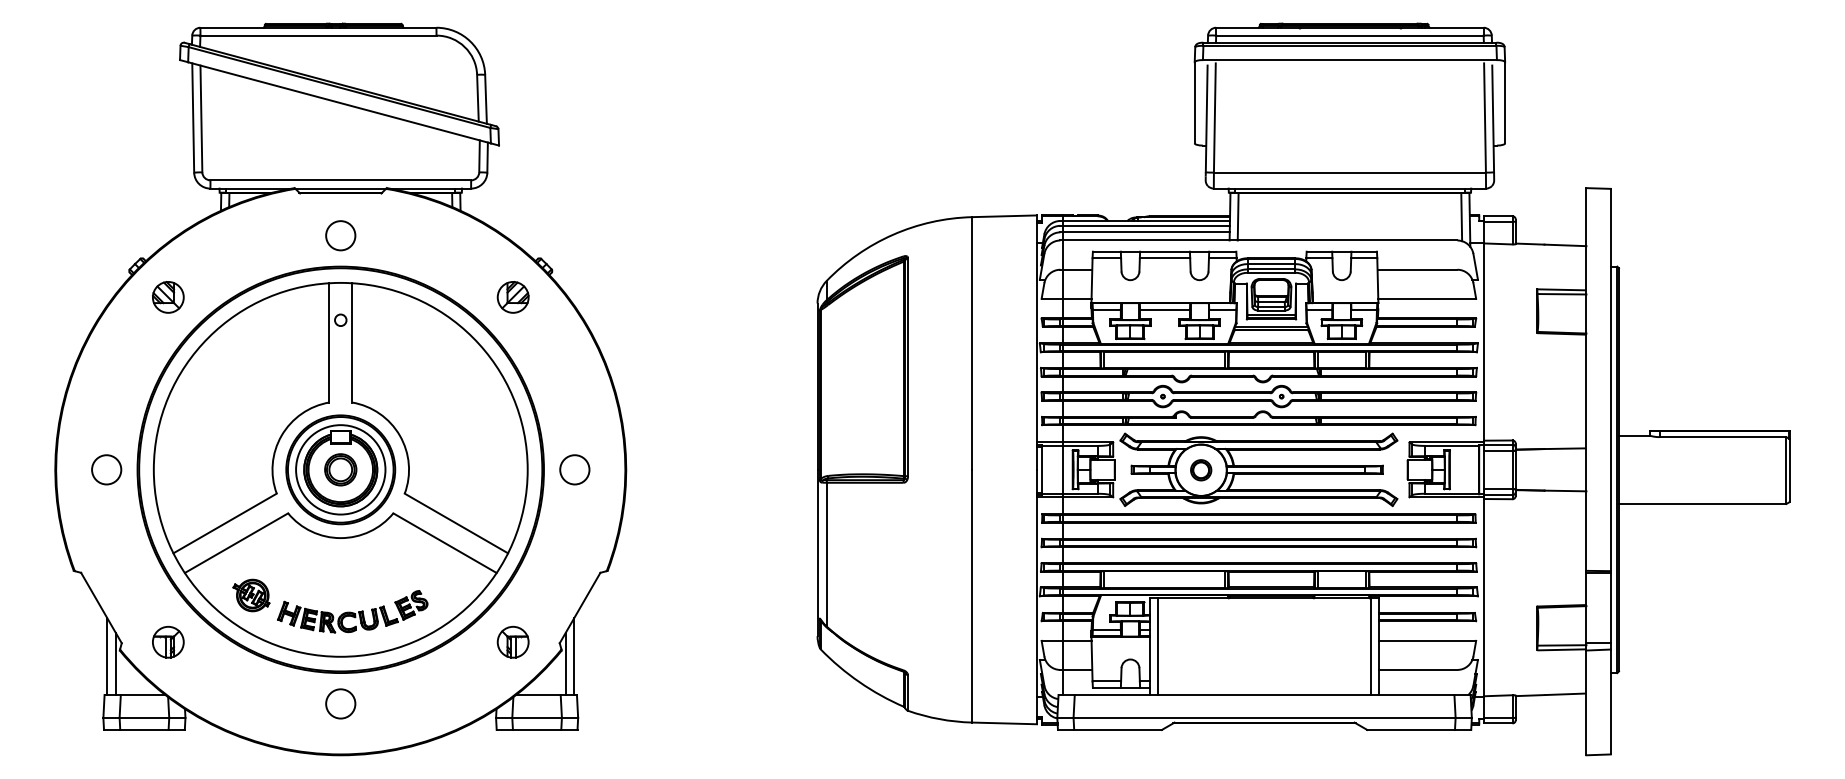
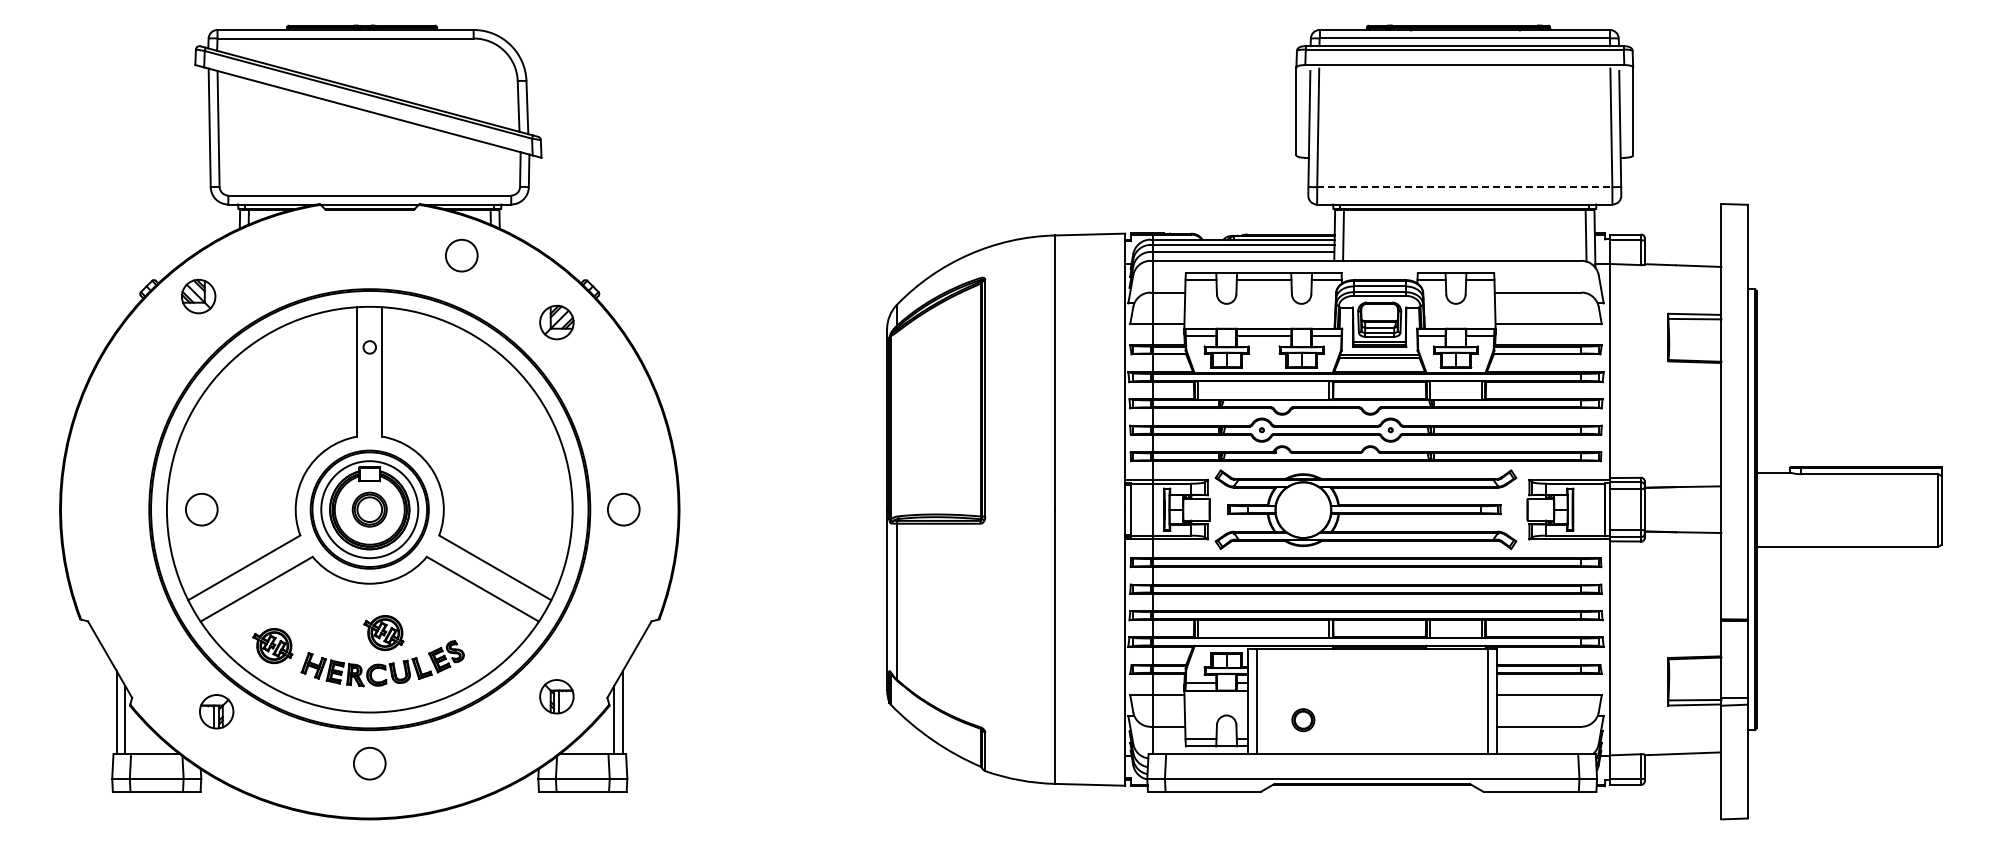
line: (1349, 172) -> (1464, 187), solid -> dashed
circle: (340, 235) -> (461, 255), moved
part: (168, 297) -> (198, 296), moved
circle: (106, 469) -> (201, 509), moved
part: (1201, 470) -> (1303, 720), moved
part: (353, 583) -> (383, 633), added
part: (168, 642) -> (216, 711), moved

